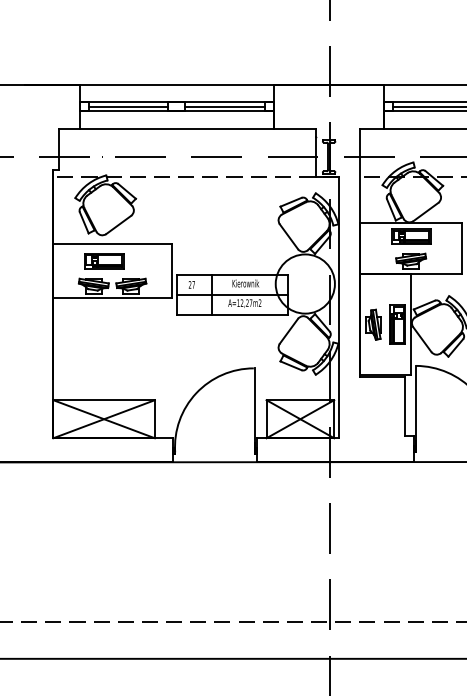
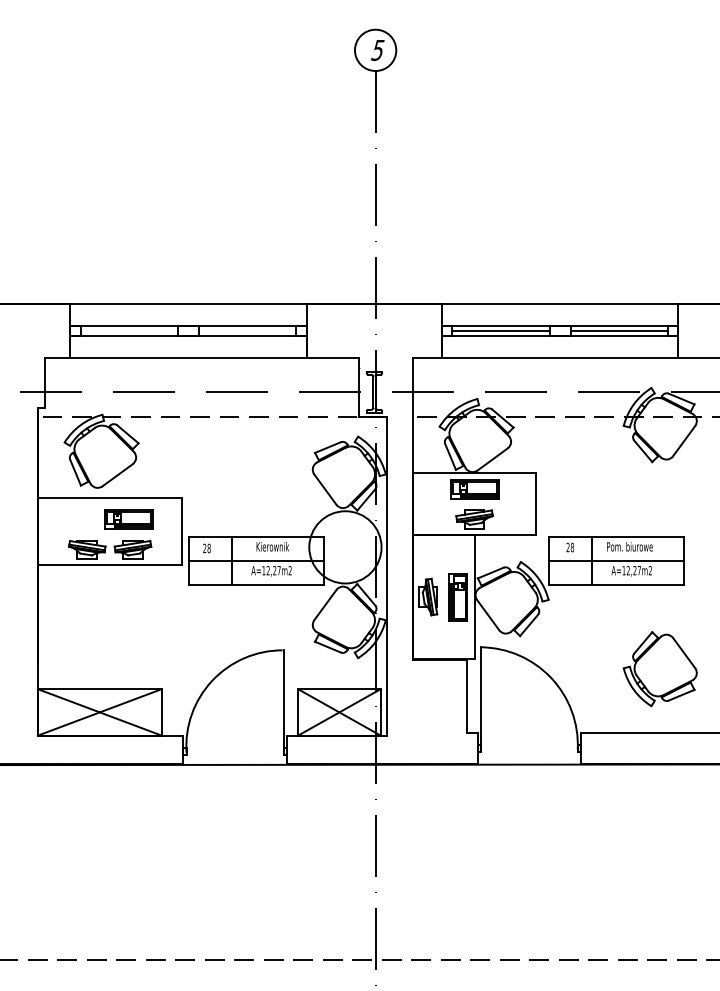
line: (128, 106) -> (129, 330), removed
line: (225, 106) -> (247, 330), removed
part: (103, 261) -> (128, 519), moved
text: (193, 284) -> (208, 548), 27 -> 28

